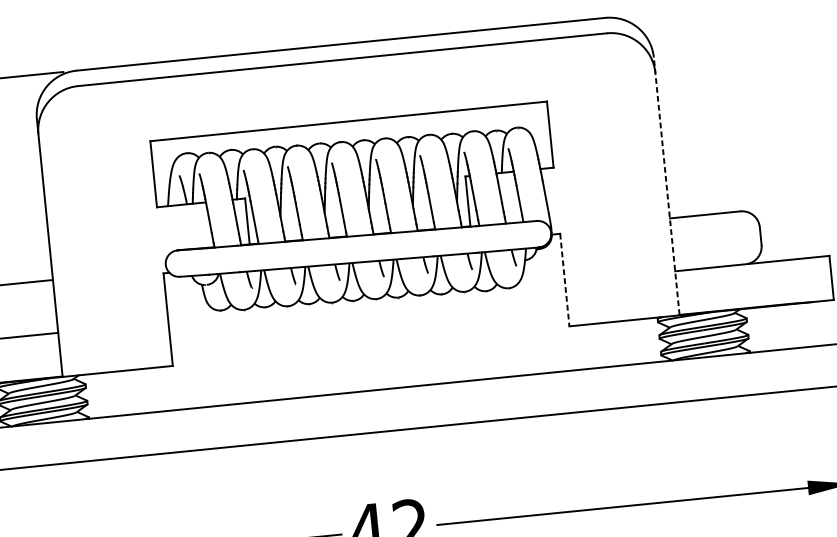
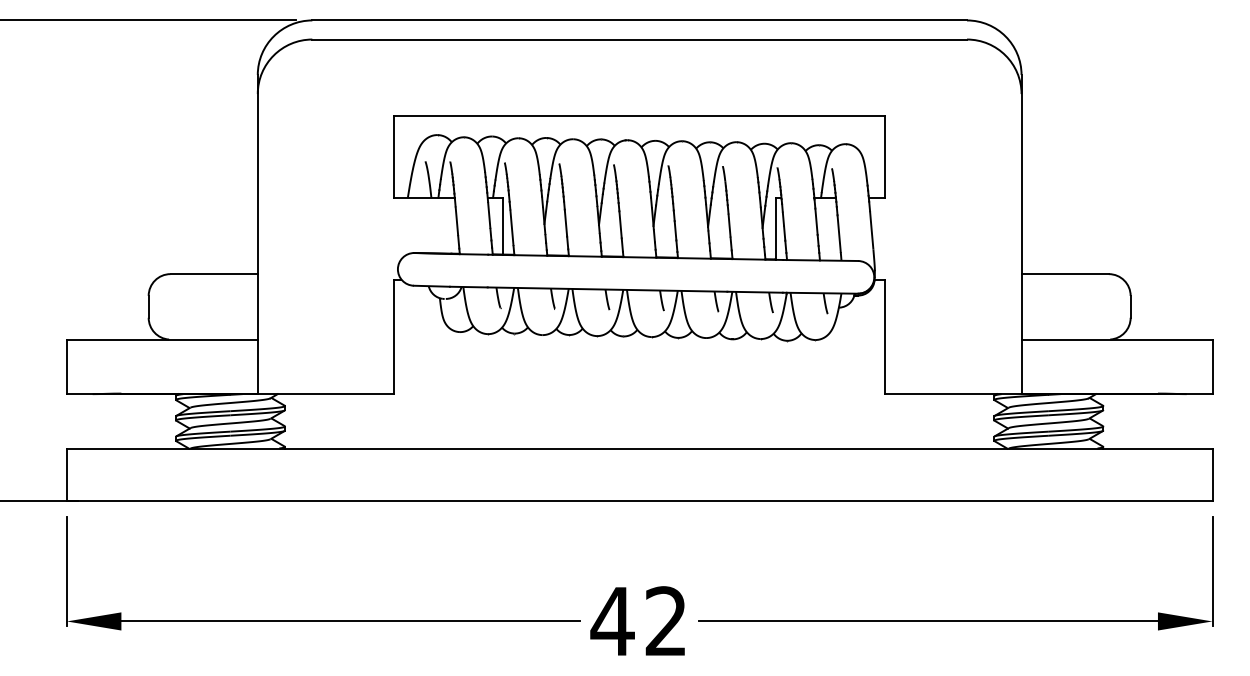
line: (666, 185) -> (1021, 233), dashed -> solid
line: (565, 280) -> (885, 337), dashed -> solid

